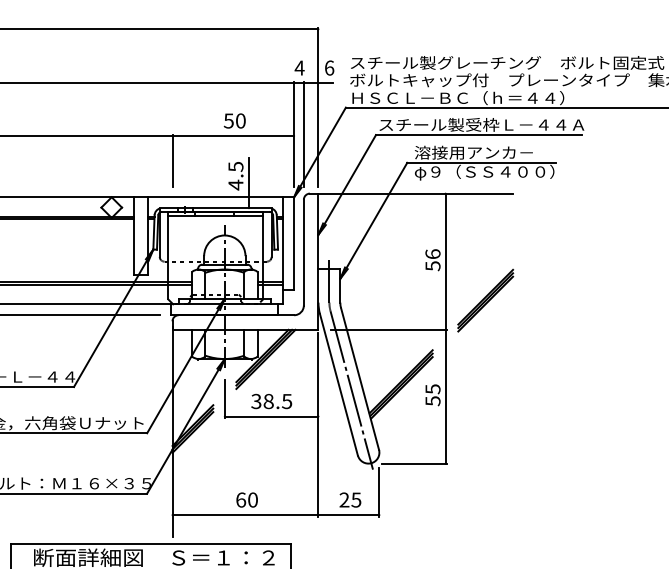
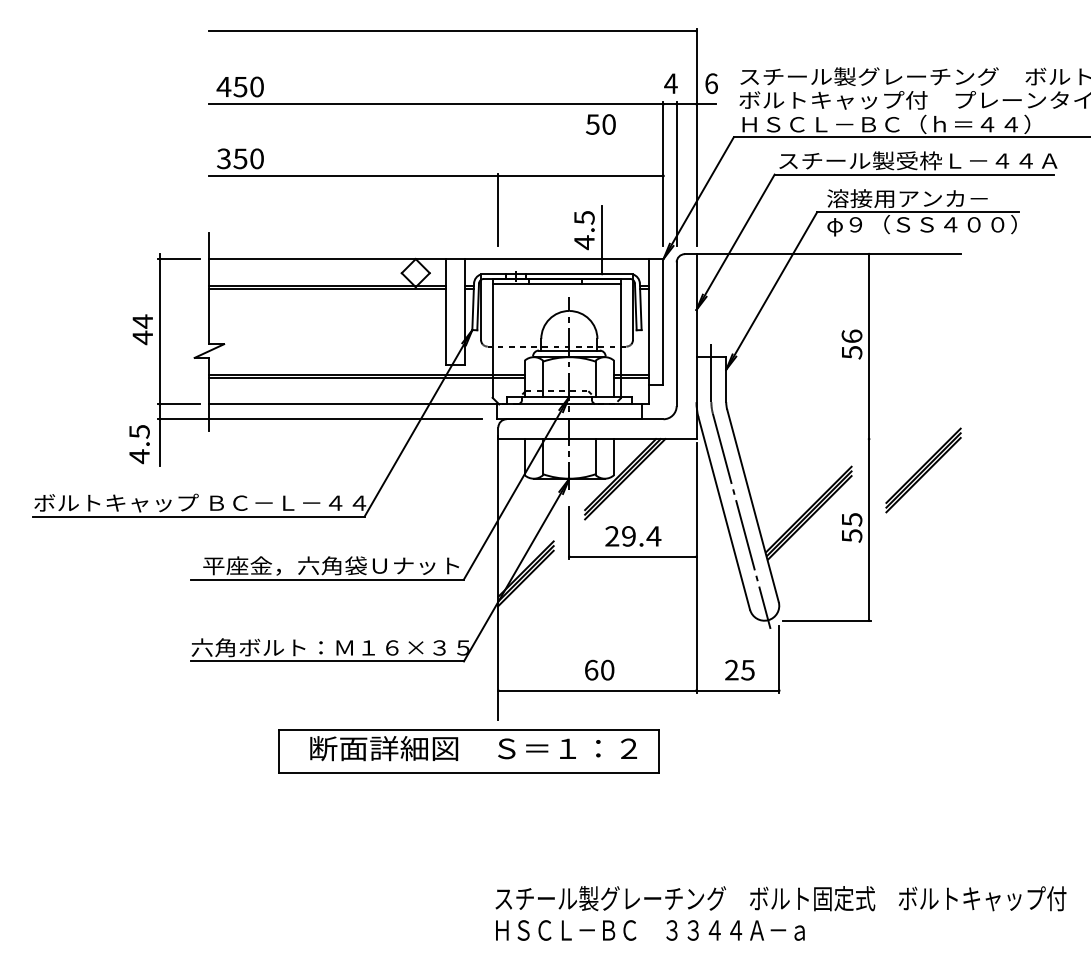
text: (234, 120) -> (600, 124), moved
part: (485, 300) -> (923, 470), moved
line: (389, 330) -> (792, 439), removed
text: (272, 401) -> (633, 536), 38.5 -> 29.4

